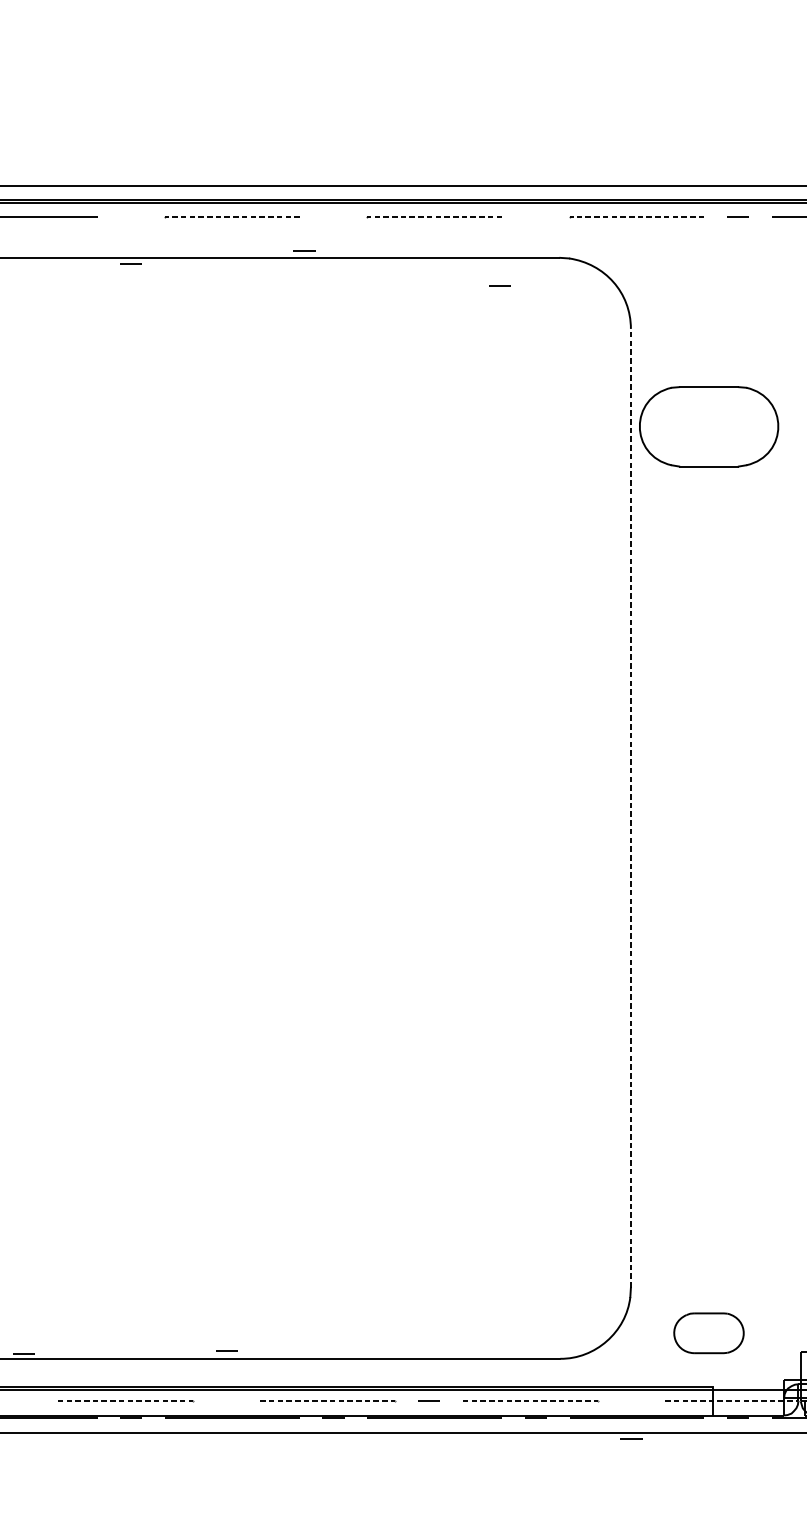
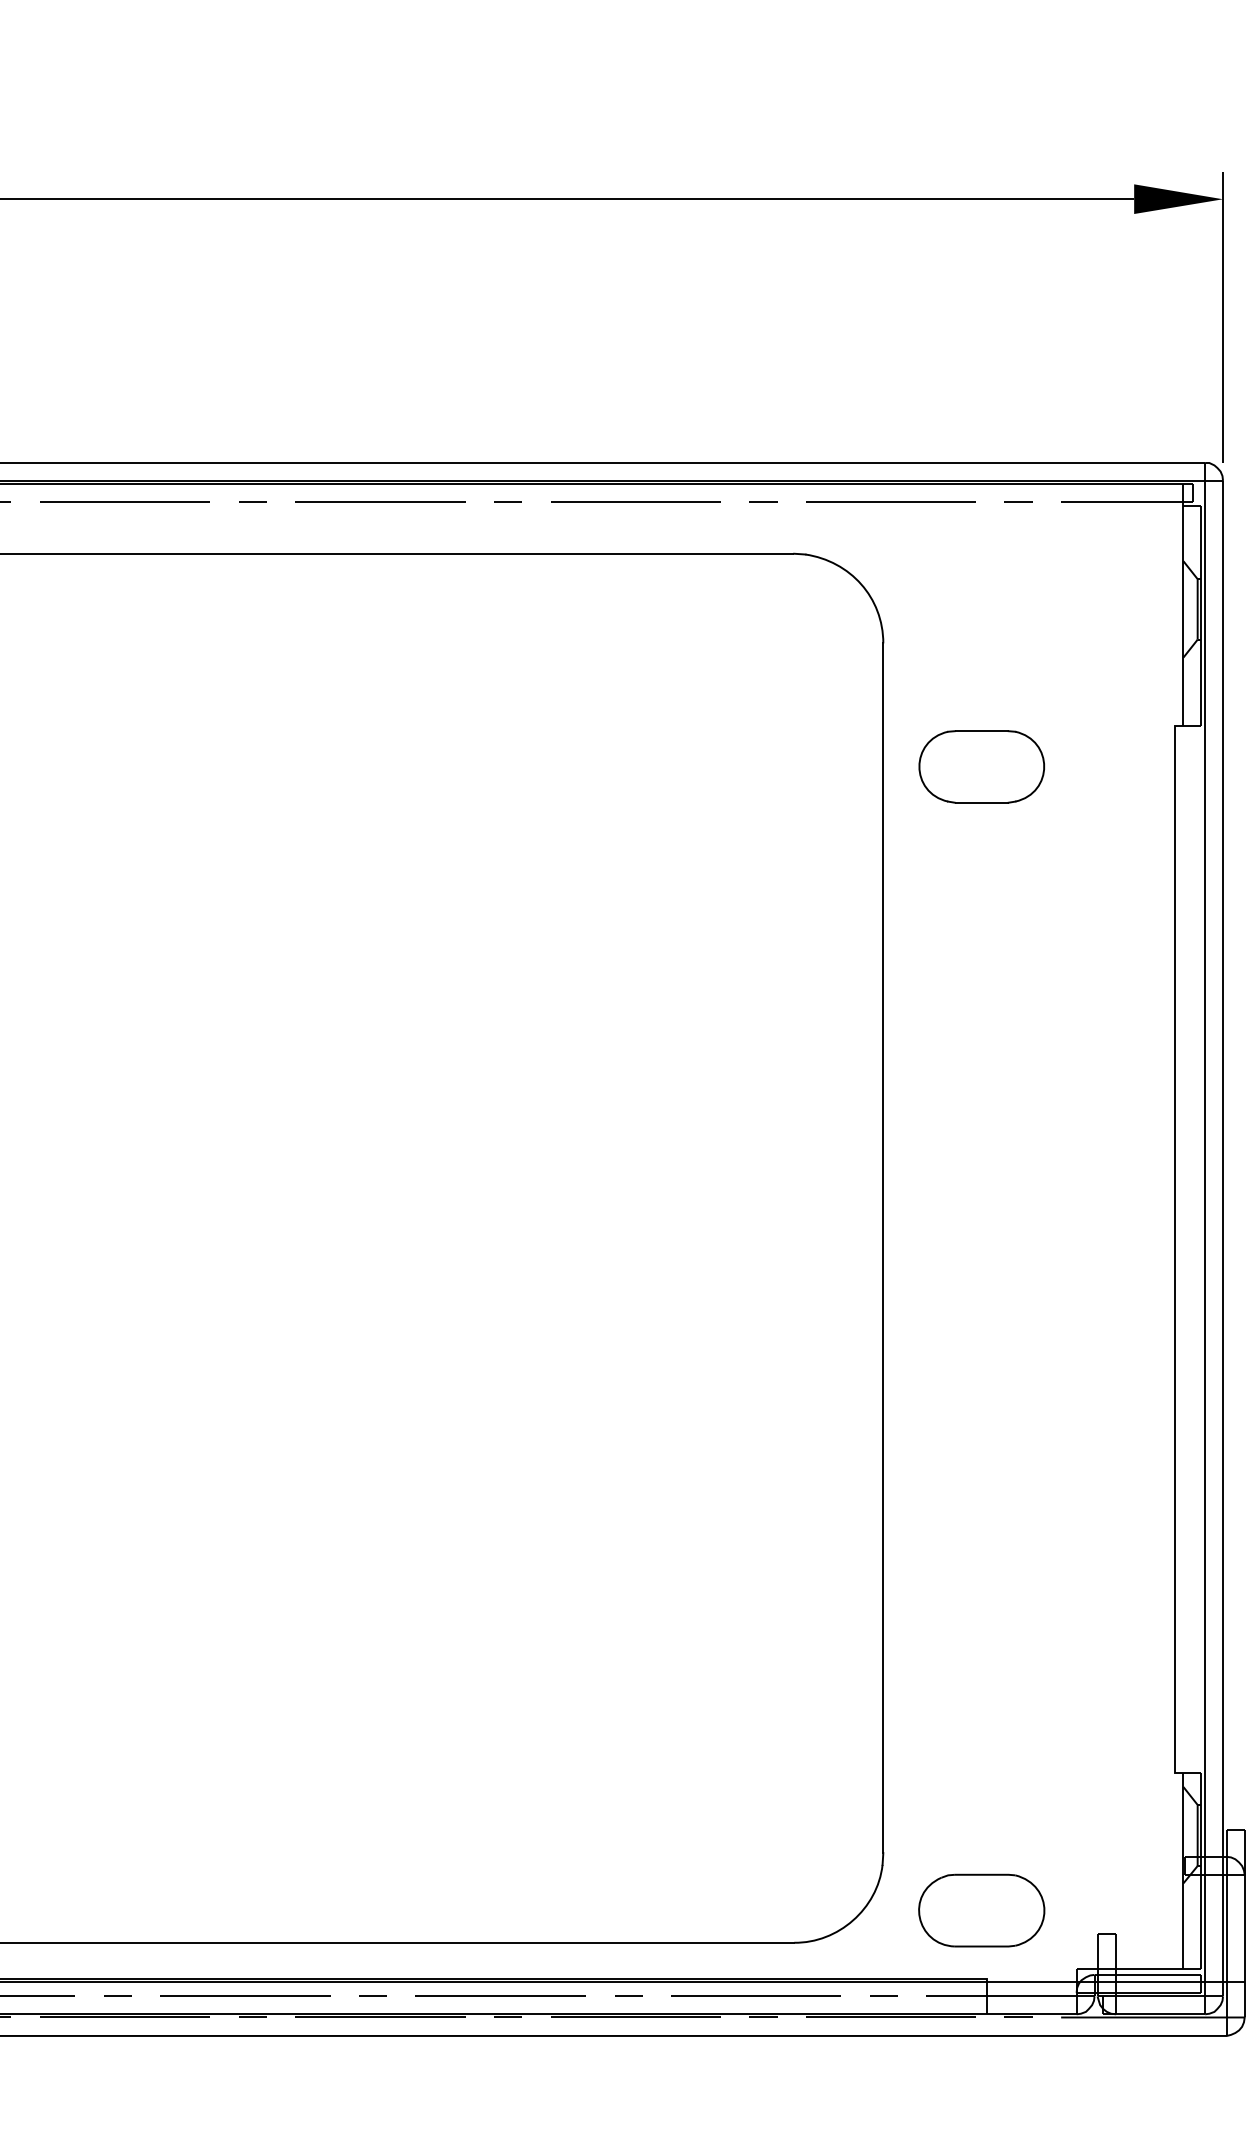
line: (231, 216) -> (379, 501), dashed -> solid
line: (433, 216) -> (634, 501), dashed -> solid
line: (635, 216) -> (889, 501), dashed -> solid
line: (303, 250) -> (507, 501), moved
line: (130, 264) -> (252, 501), moved
line: (500, 286) -> (763, 501), moved
part: (708, 426) -> (981, 766), size x0.71
line: (631, 808) -> (883, 1248), dashed -> solid
part: (708, 1333) -> (981, 1910), size x1.43
line: (226, 1350) -> (372, 1995), moved
line: (23, 1353) -> (117, 1995), moved
line: (126, 1401) -> (246, 1996), dashed -> solid
line: (328, 1401) -> (501, 1996), dashed -> solid
line: (531, 1401) -> (757, 1996), dashed -> solid
line: (732, 1401) -> (1011, 1996), dashed -> solid
line: (631, 1438) -> (883, 1995), moved

